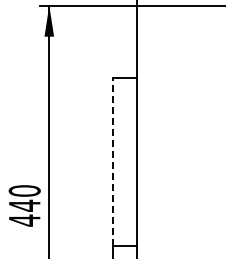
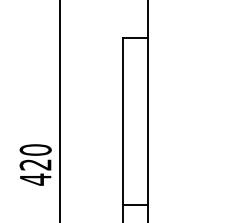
line: (112, 162) -> (123, 121), dashed -> solid
text: (24, 205) -> (35, 164), 440 -> 420

